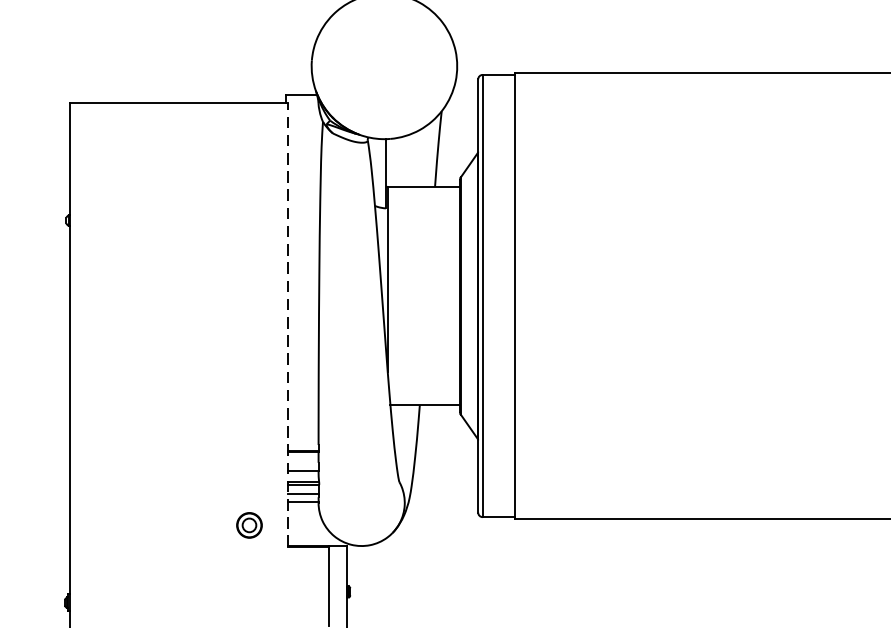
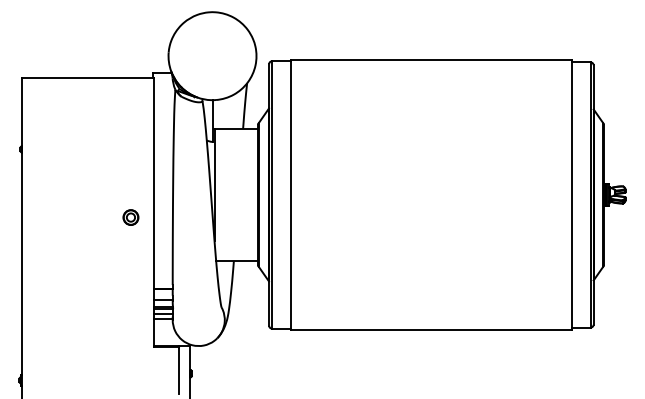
line: (288, 323) -> (154, 211), dashed -> solid
part: (248, 525) -> (130, 217), moved

